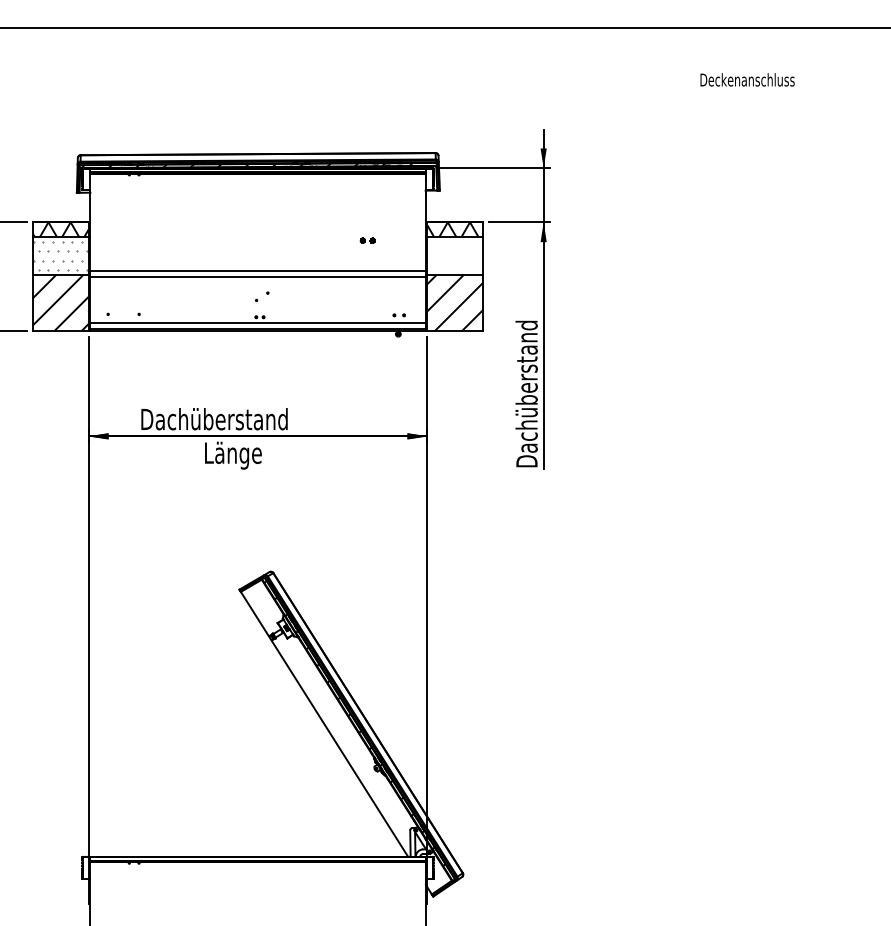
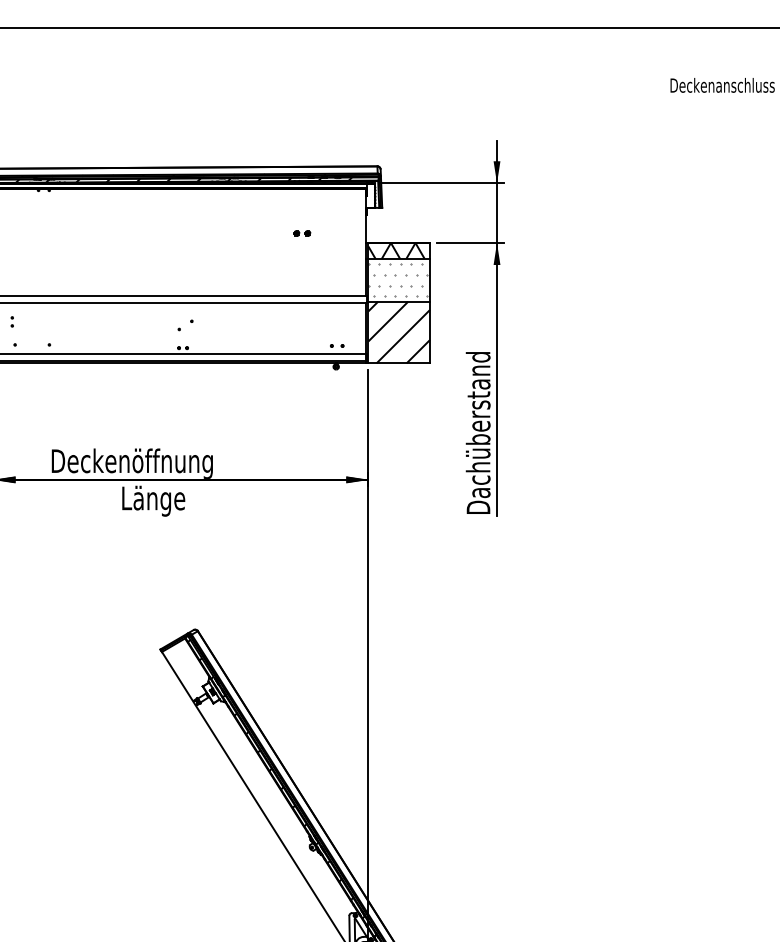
part: (367, 240) -> (302, 233), moved
hatch: (453, 255) -> (397, 279), added
part: (105, 293) -> (12, 321), added
text: (221, 421) -> (140, 463), Dachüberstand -> Deckenöffnung

